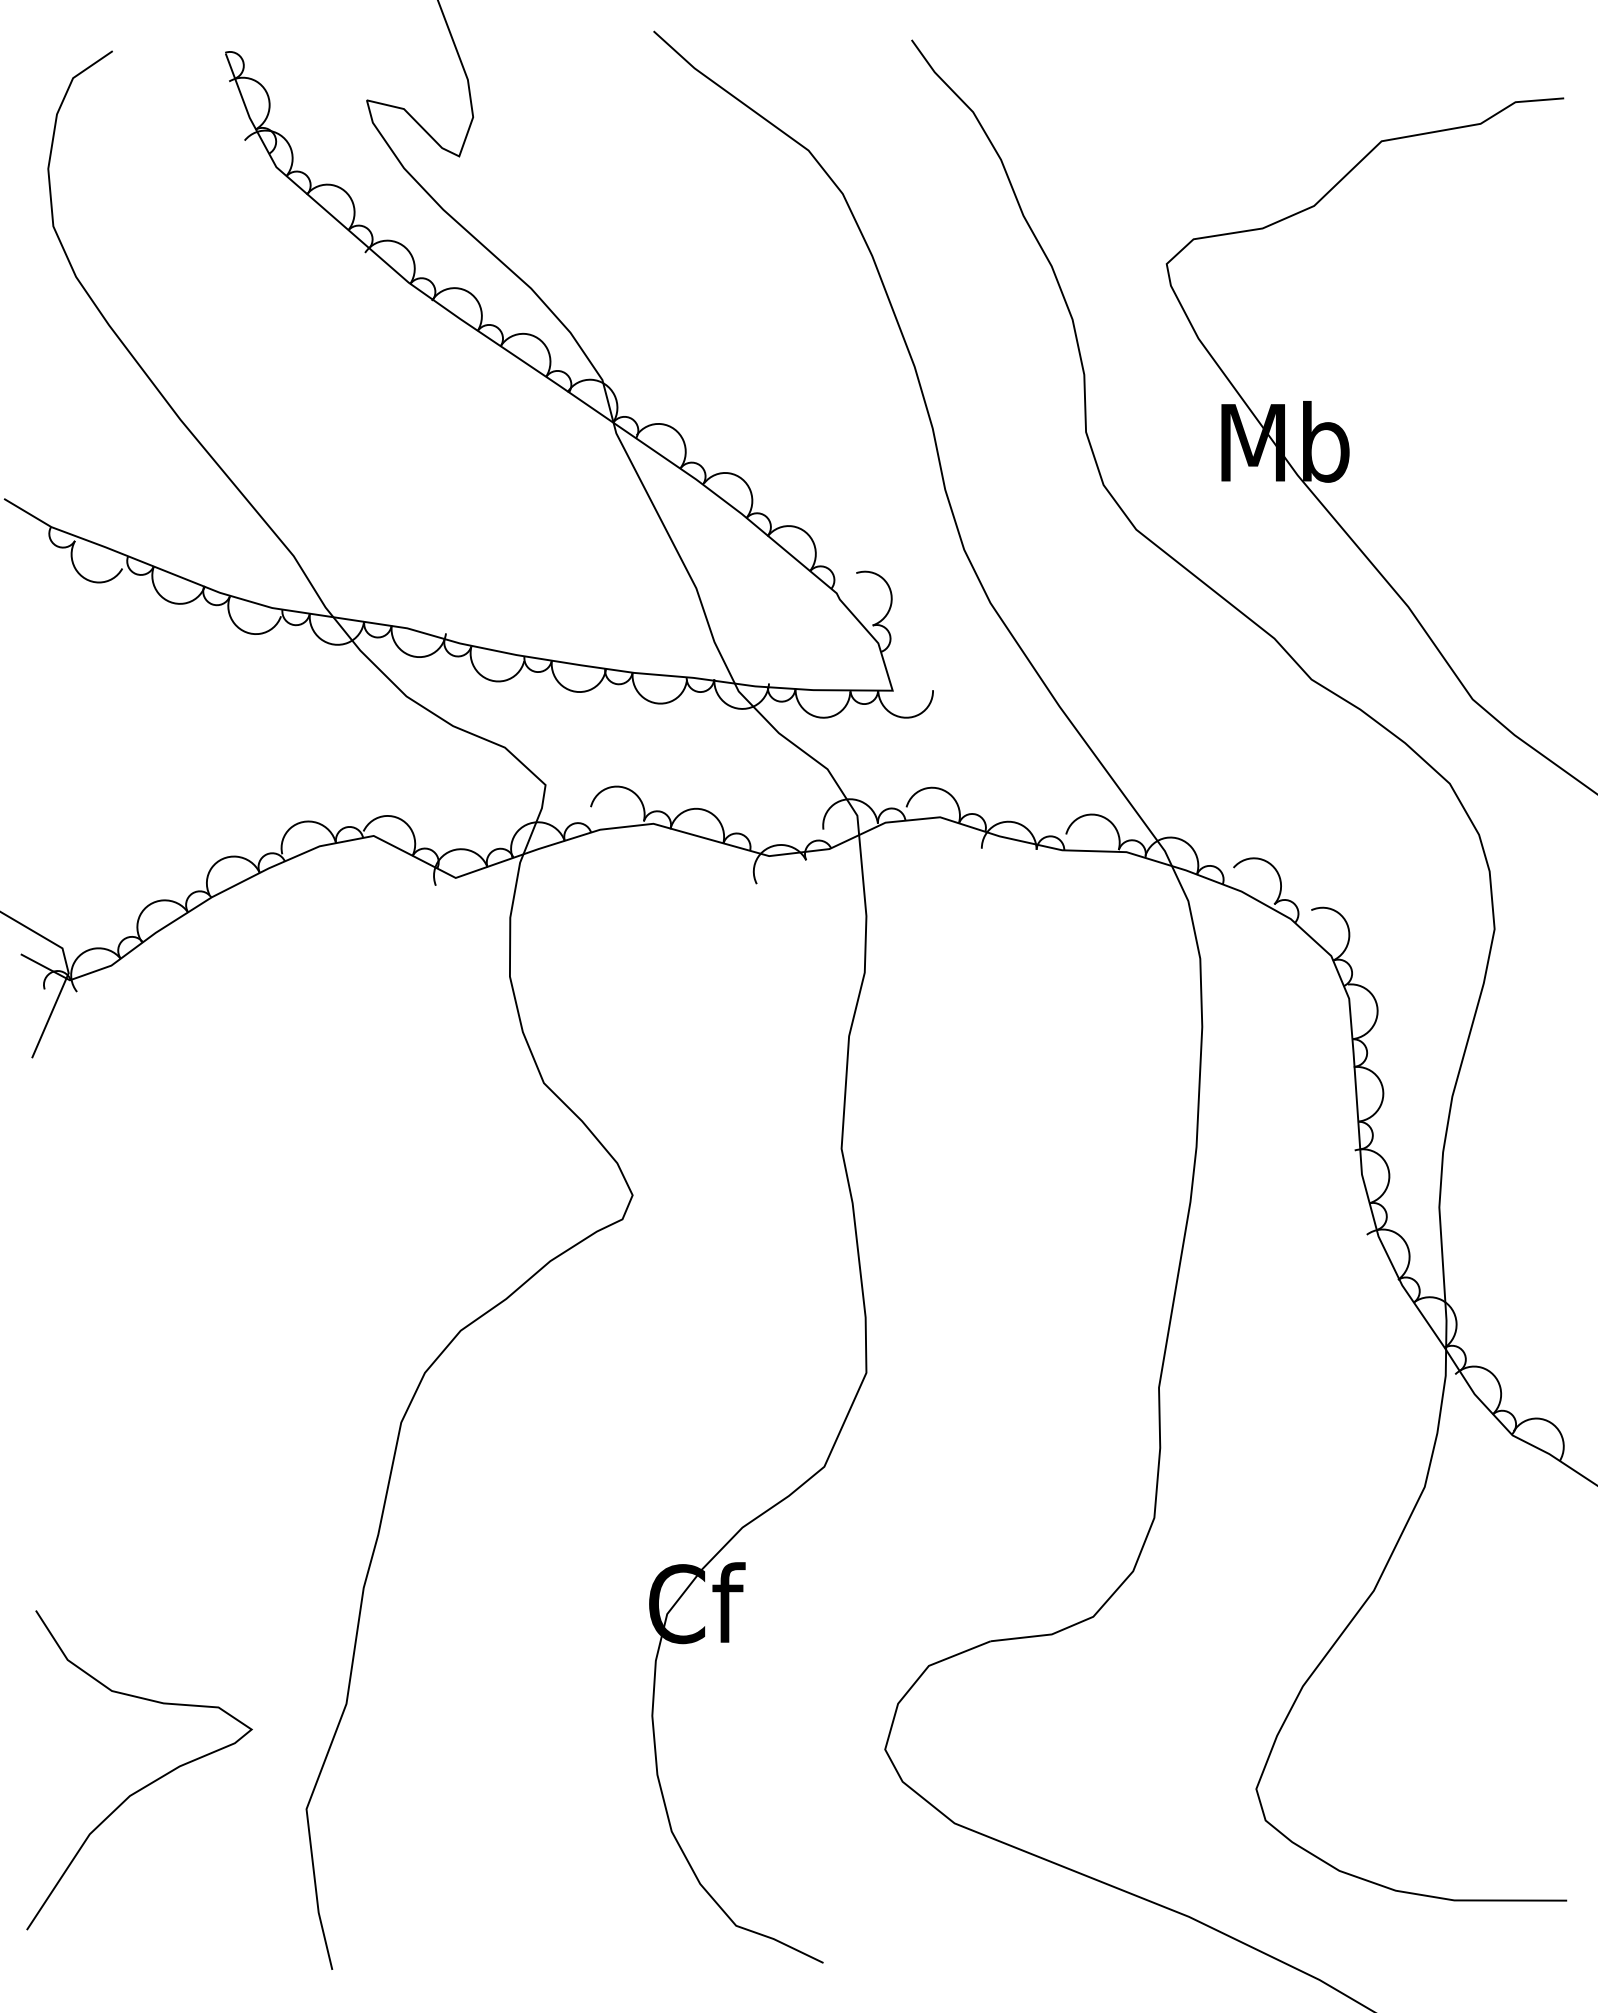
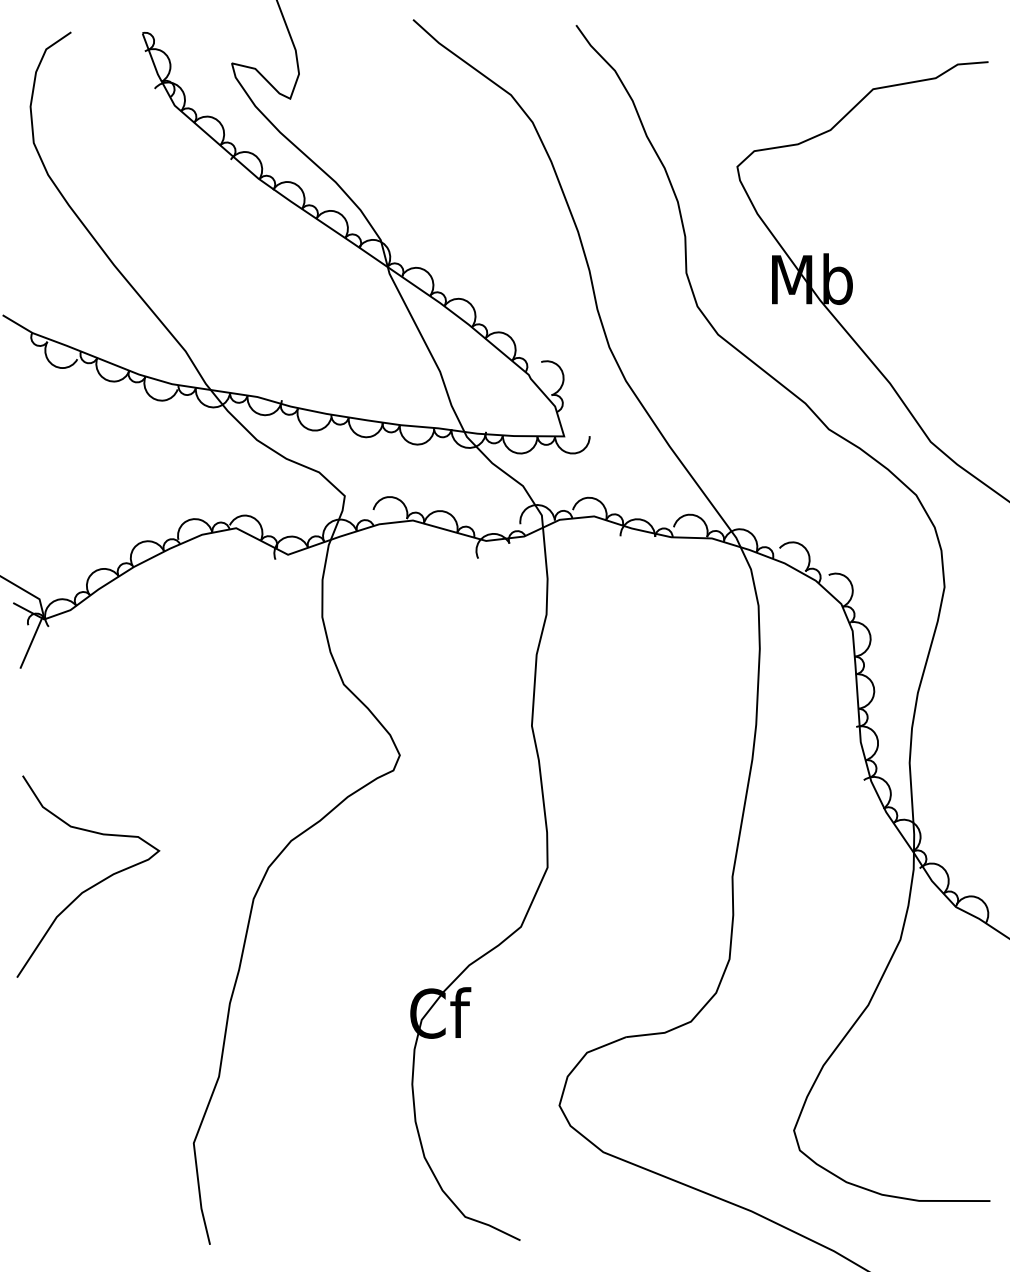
curve: (146, 1784) -> (92, 885), moved

